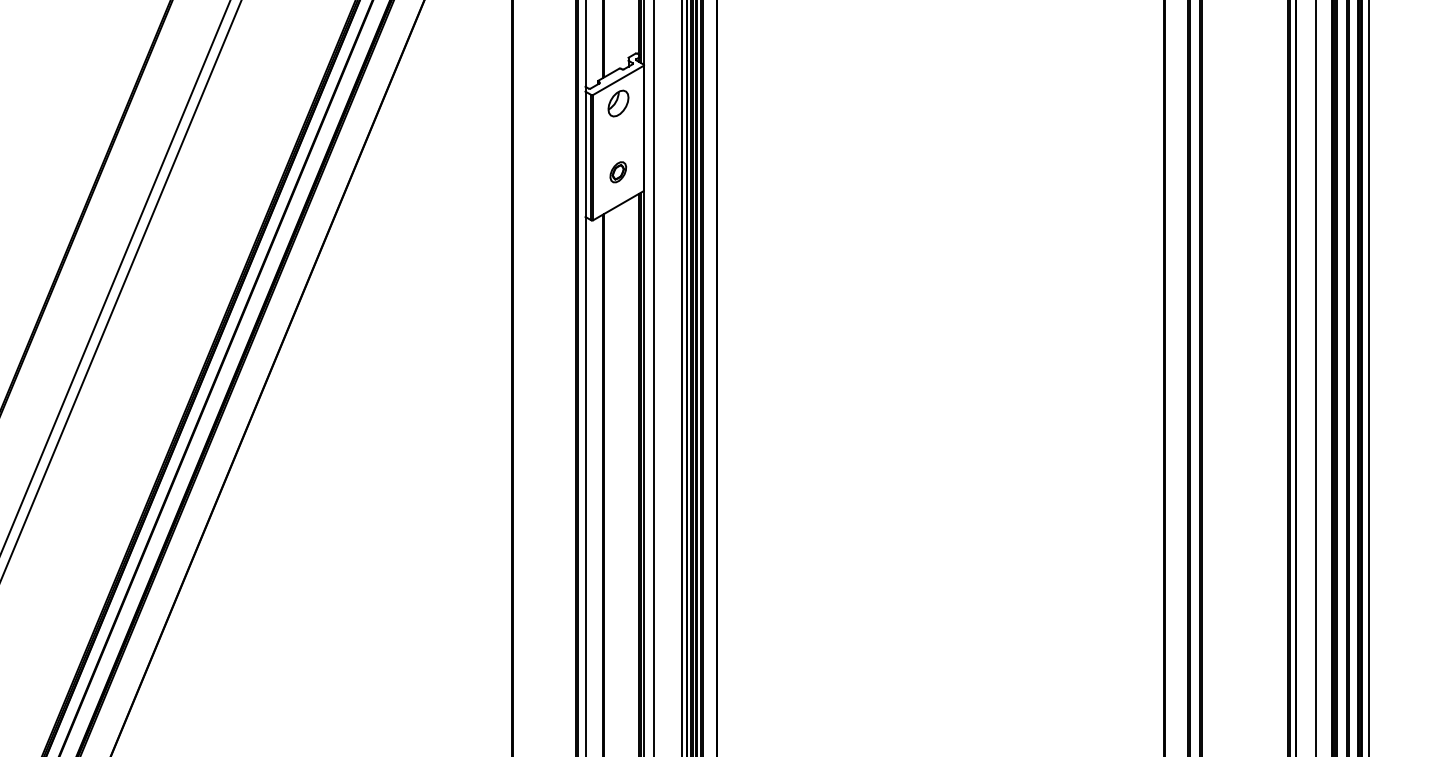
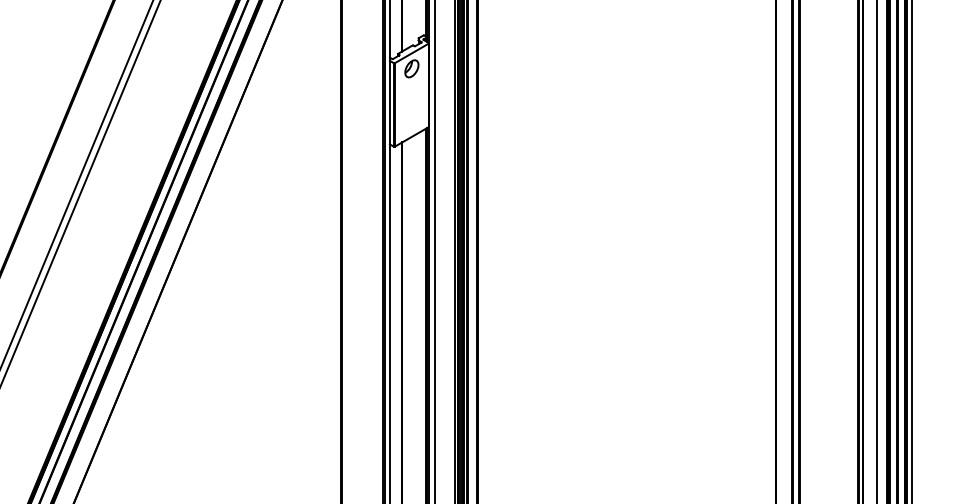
part: (617, 172) -> (411, 114), removed

